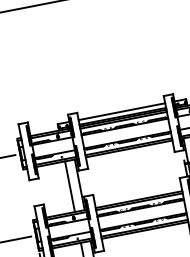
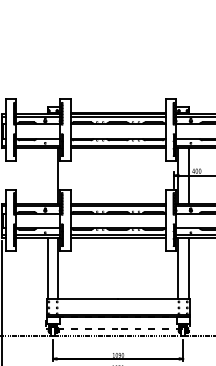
line: (121, 111) -> (117, 107), removed
line: (69, 186) -> (47, 175), removed

